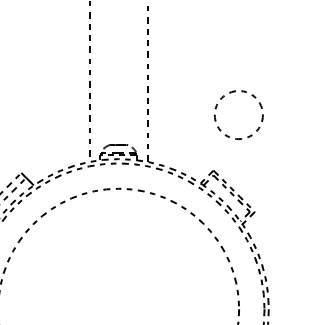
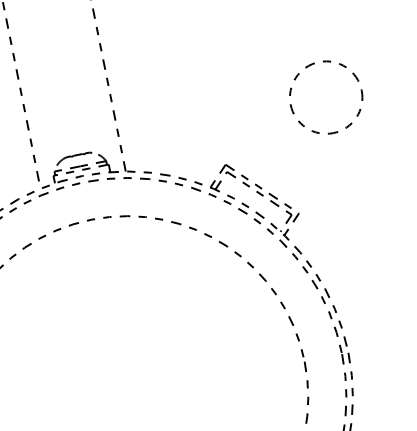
circle: (238, 114) -> (325, 96), moved

